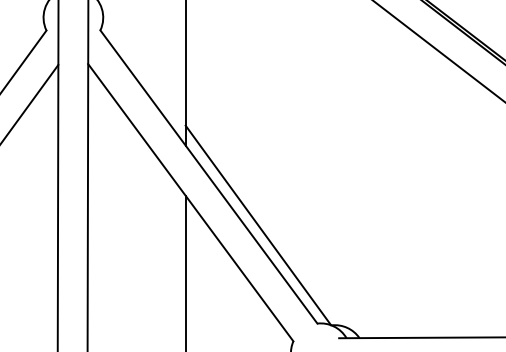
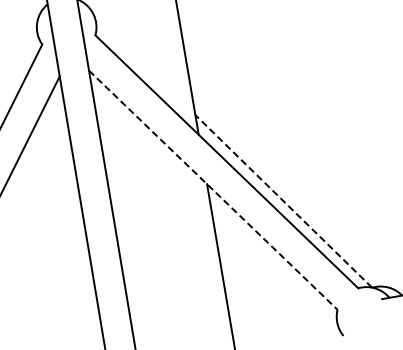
line: (191, 203) -> (214, 190), solid -> dashed
line: (258, 225) -> (283, 201), solid -> dashed

